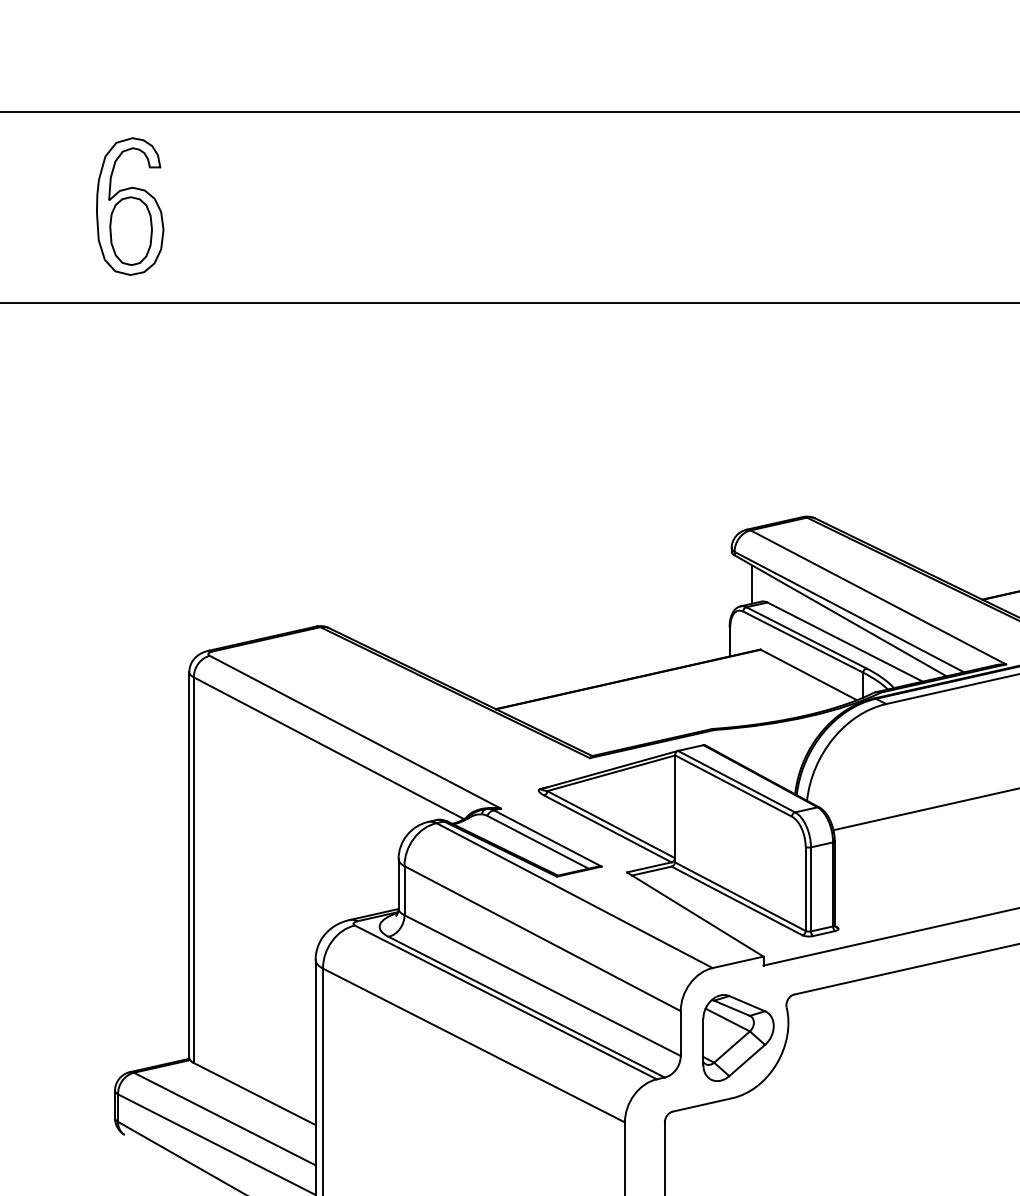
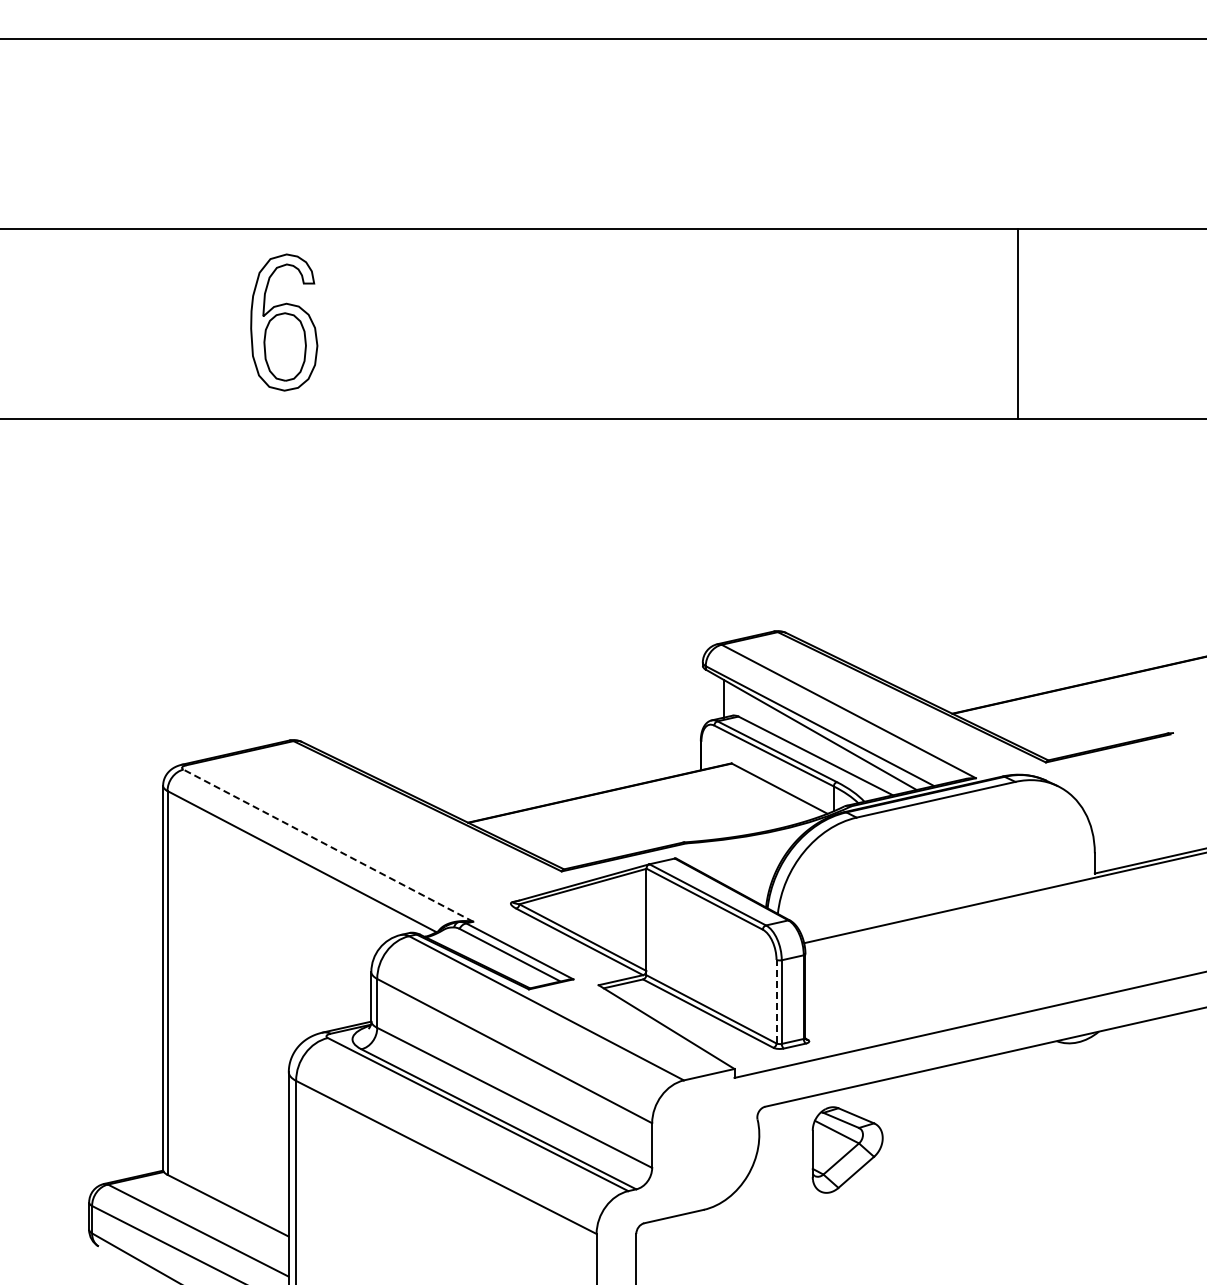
part: (130, 206) -> (284, 322), moved
line: (355, 732) -> (328, 845), solid -> dashed
line: (805, 888) -> (776, 1001), solid -> dashed
part: (738, 1037) -> (847, 1149), moved

